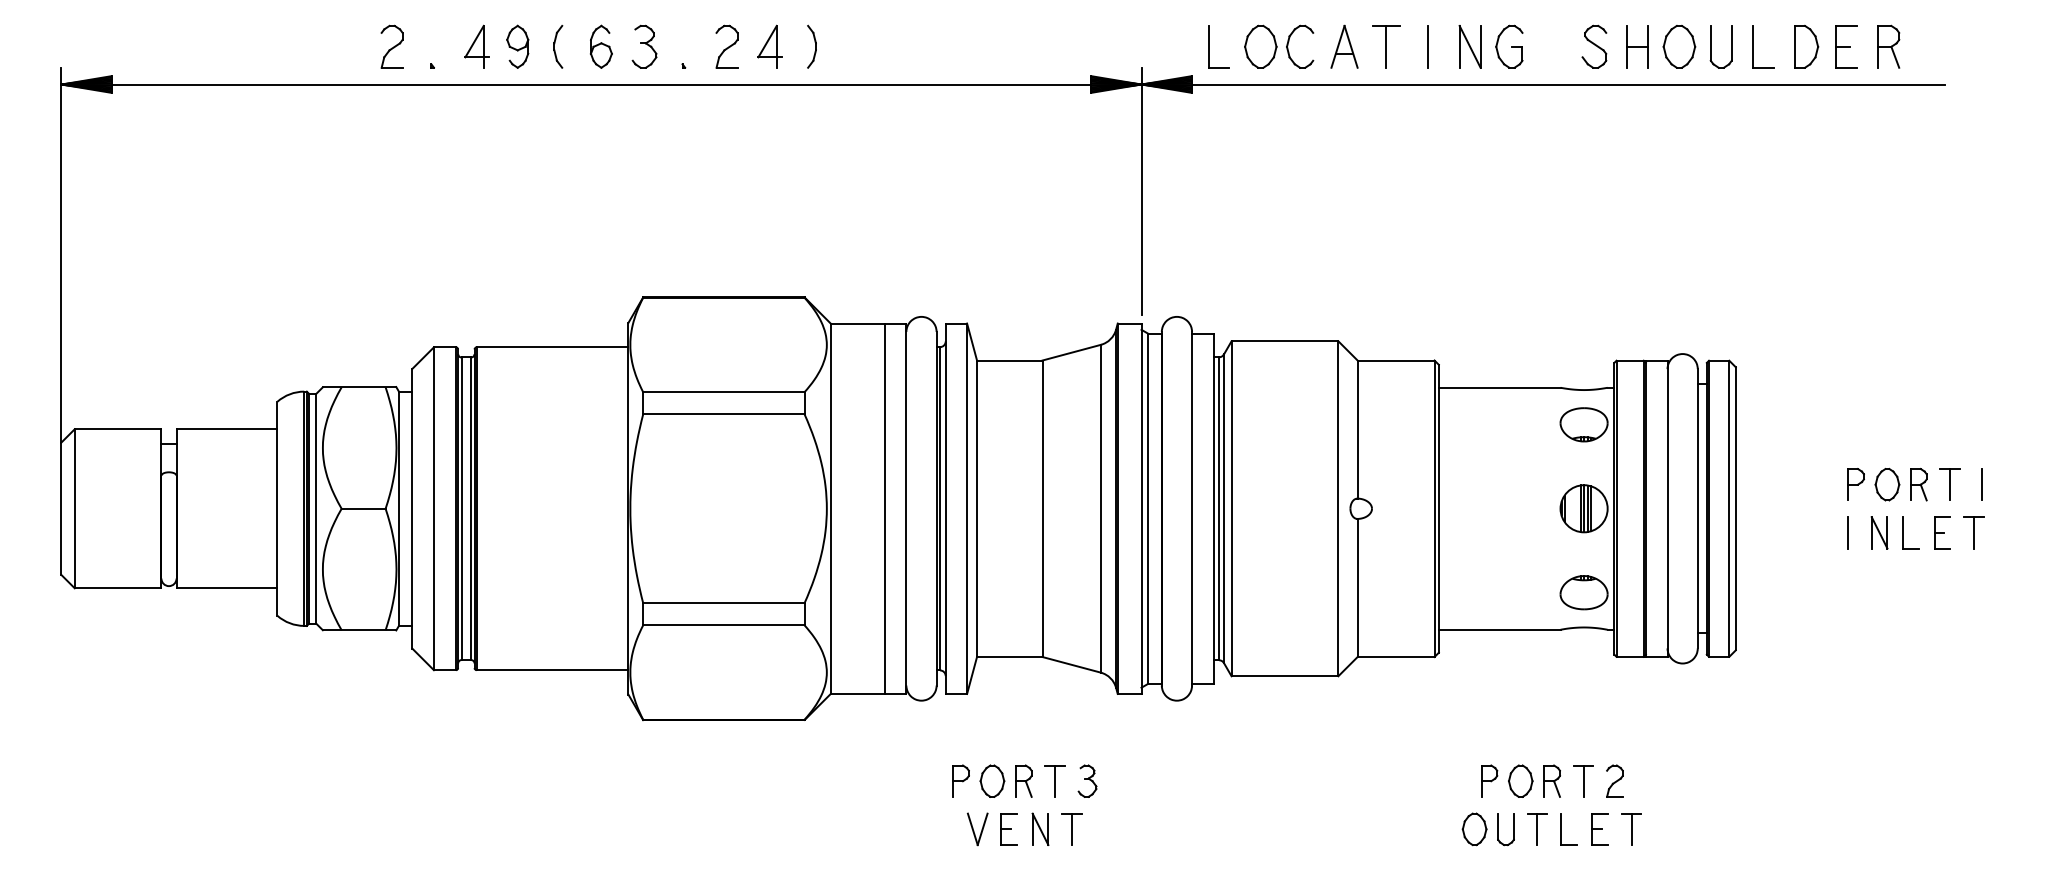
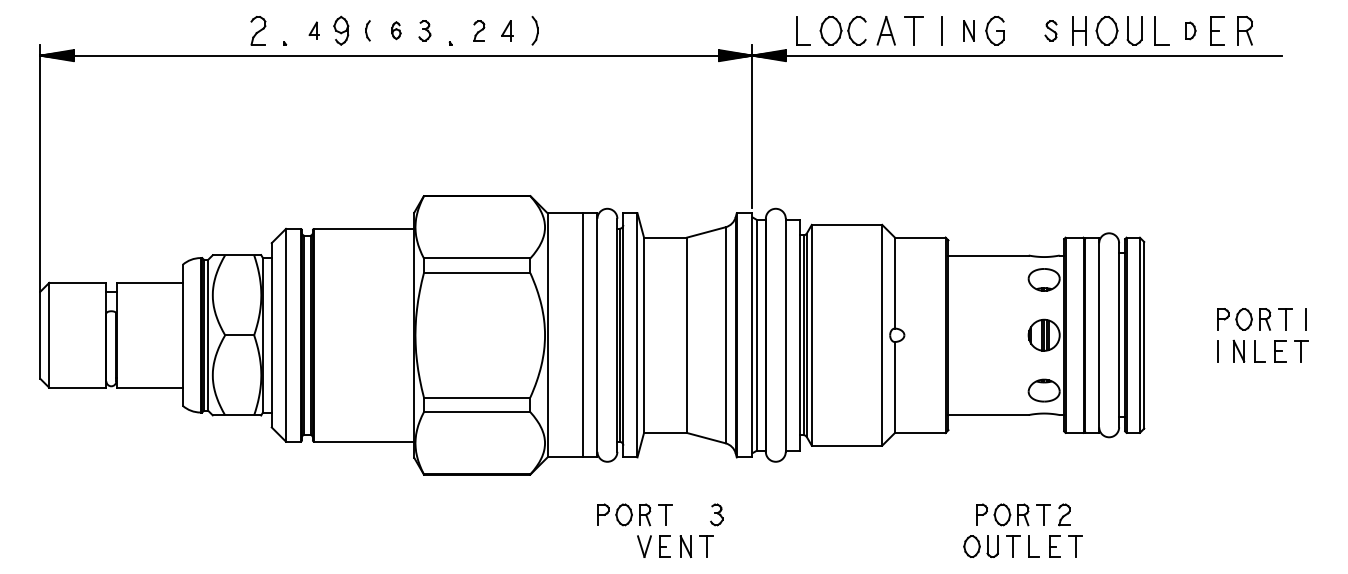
part: (475, 46) -> (313, 30), size x0.6
part: (557, 46) -> (367, 30), size x0.7
part: (601, 46) -> (396, 30), size x0.6
part: (644, 46) -> (424, 30), size x0.7
part: (727, 46) -> (479, 30), size x0.7
part: (769, 46) -> (507, 30), size x0.7
part: (1469, 46) -> (968, 30), size x0.7
part: (1593, 46) -> (1050, 30), size x0.7
part: (1806, 46) -> (1190, 30), size x0.6
part: (1008, 780) -> (634, 514), moved

